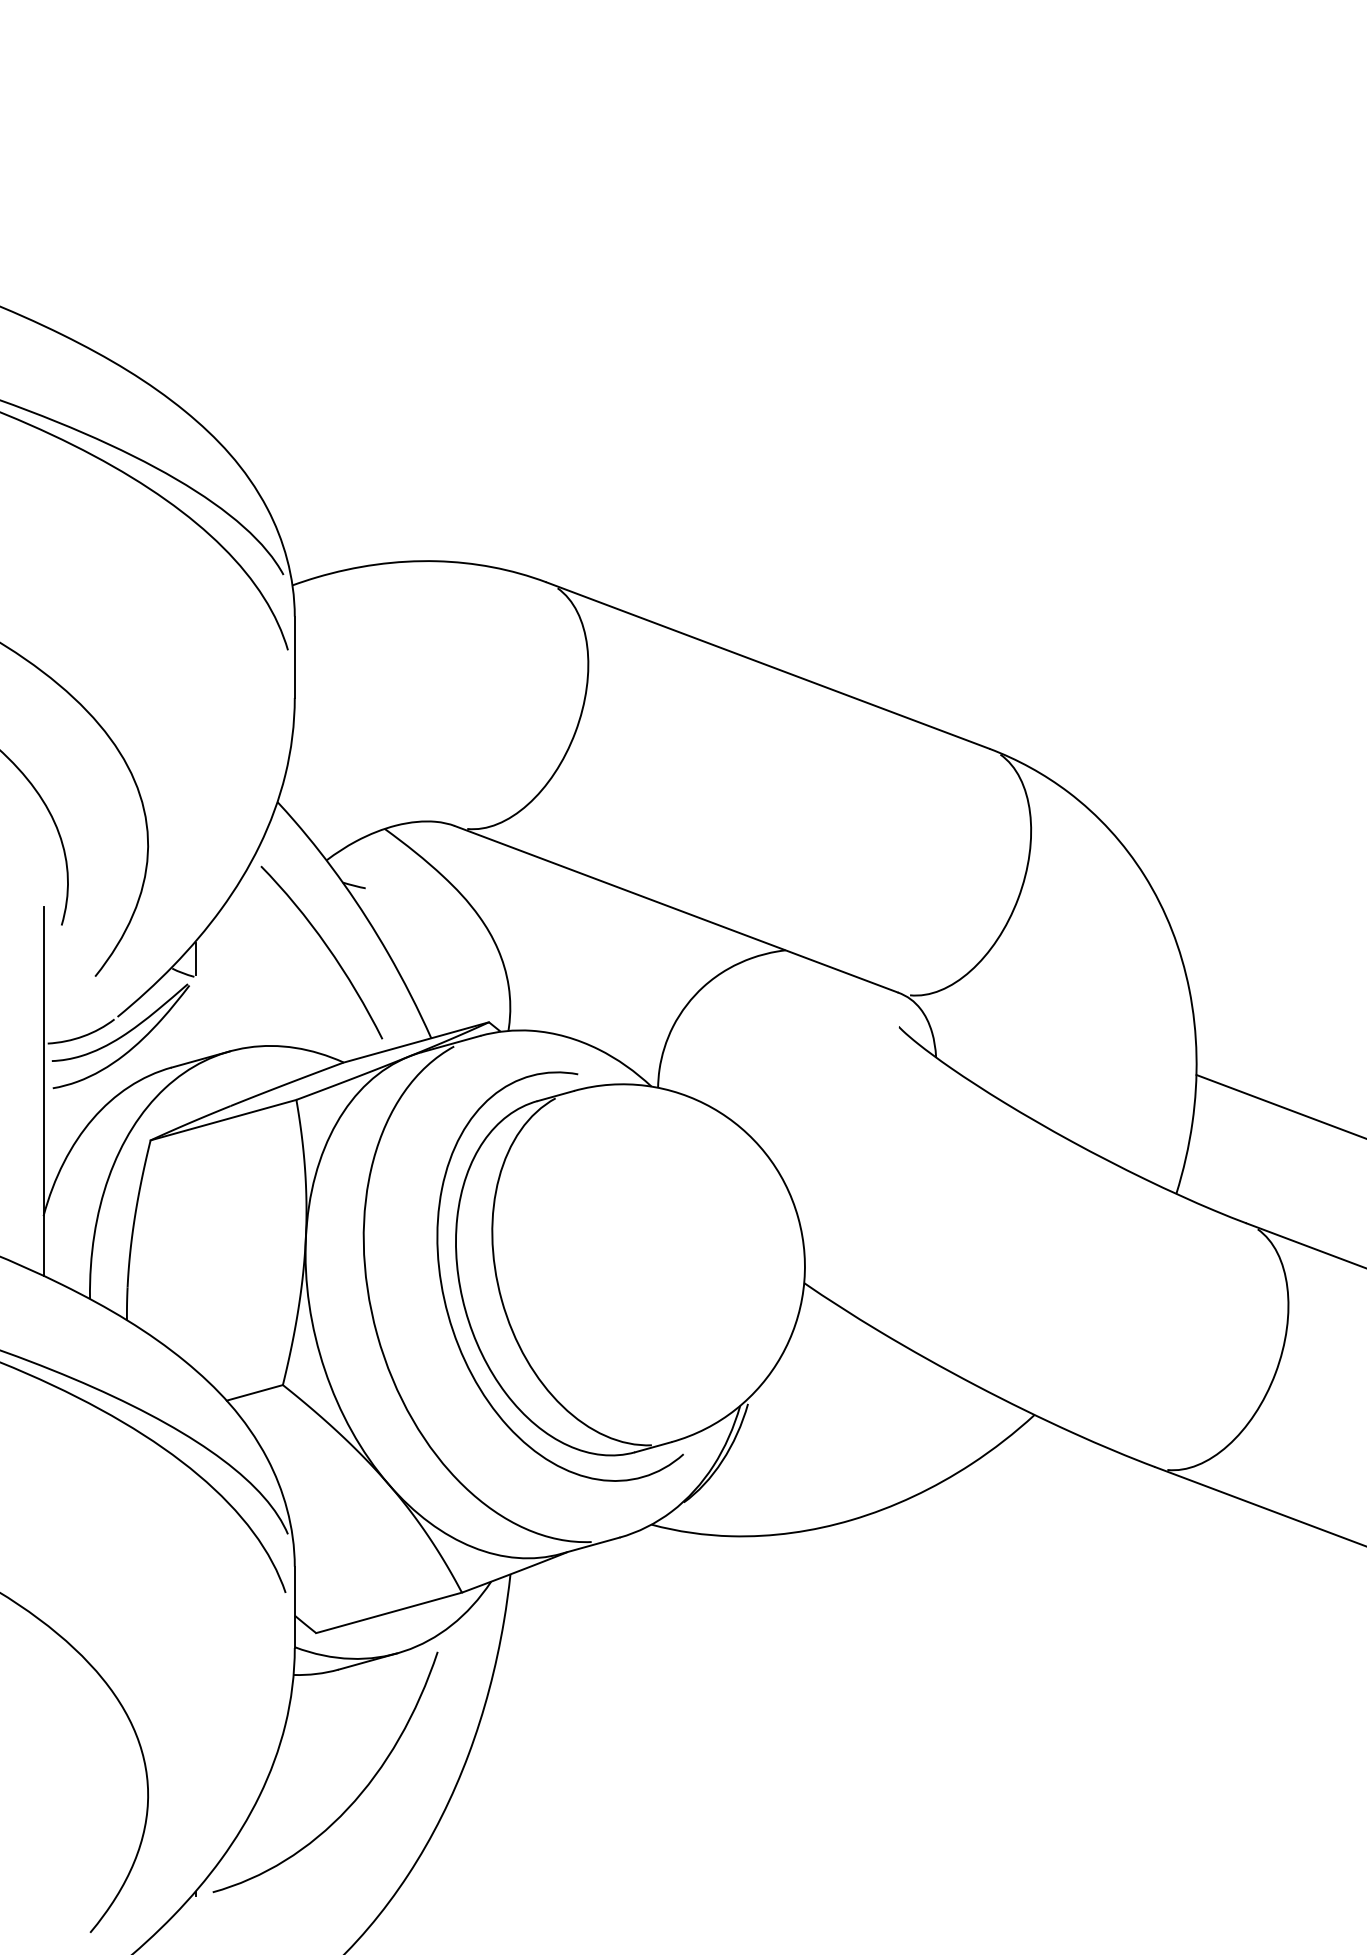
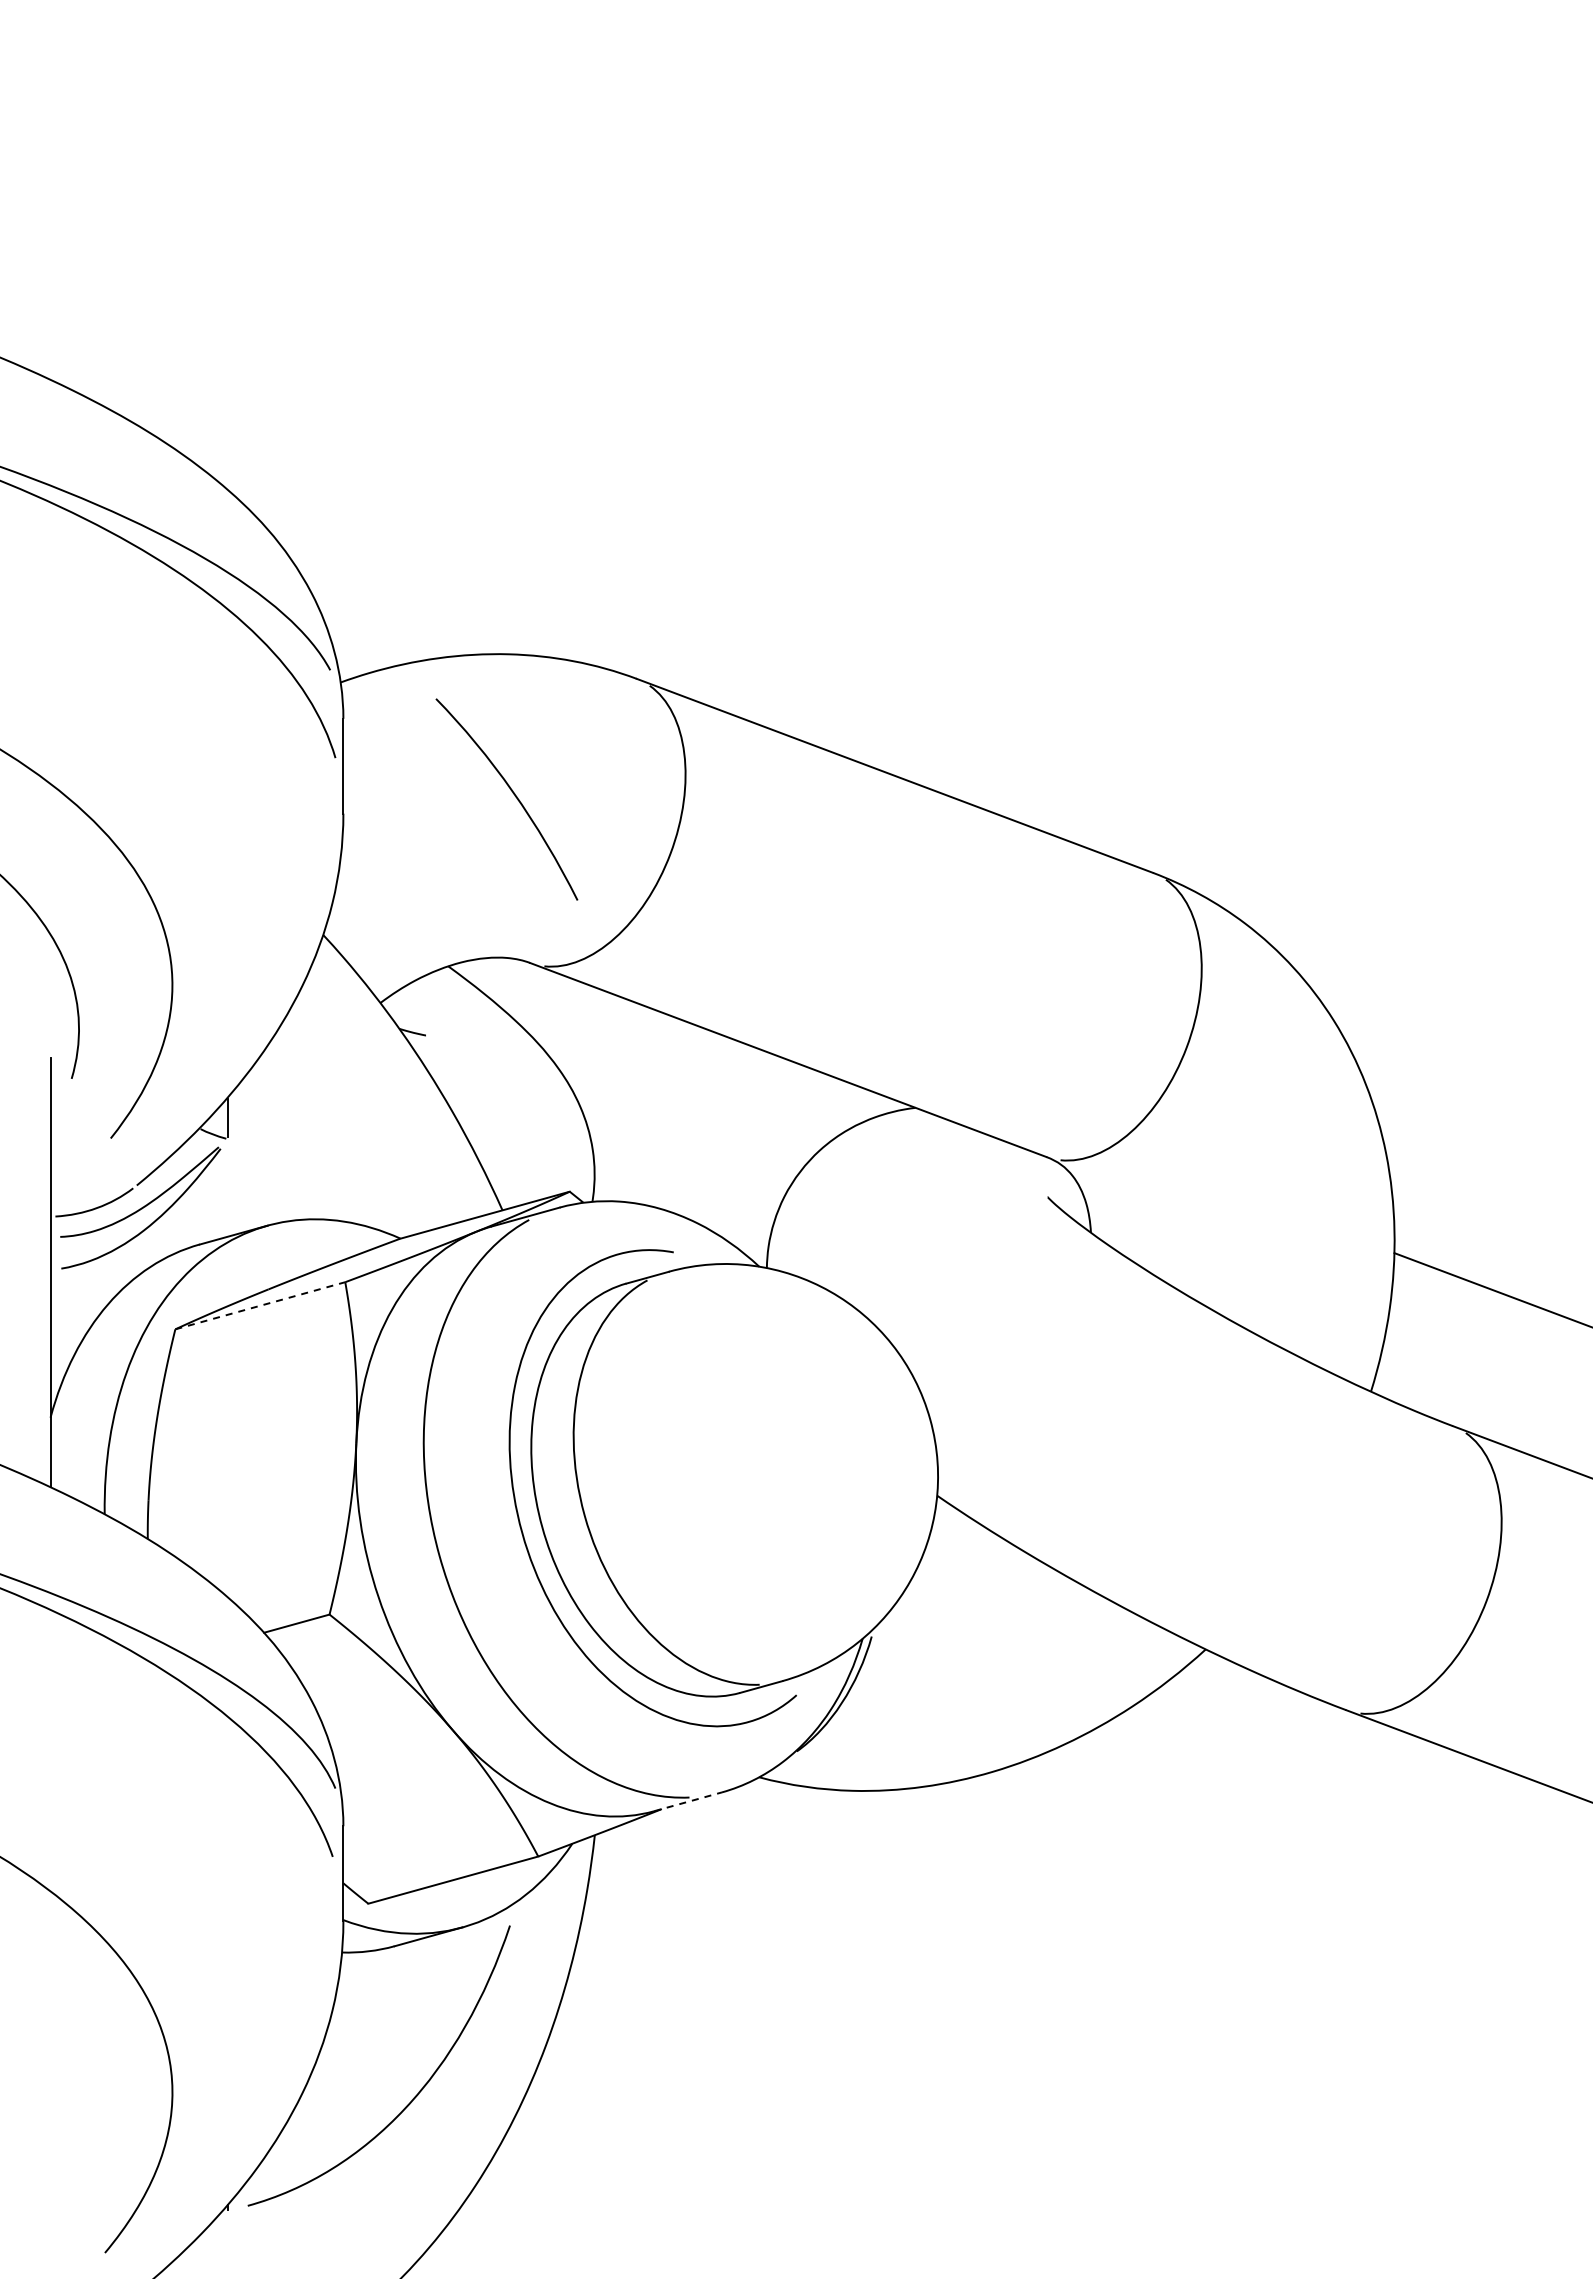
curve: (326, 947) -> (512, 793), moved
line: (223, 1119) -> (260, 1305), solid -> dashed
line: (590, 1545) -> (688, 1801), solid -> dashed

